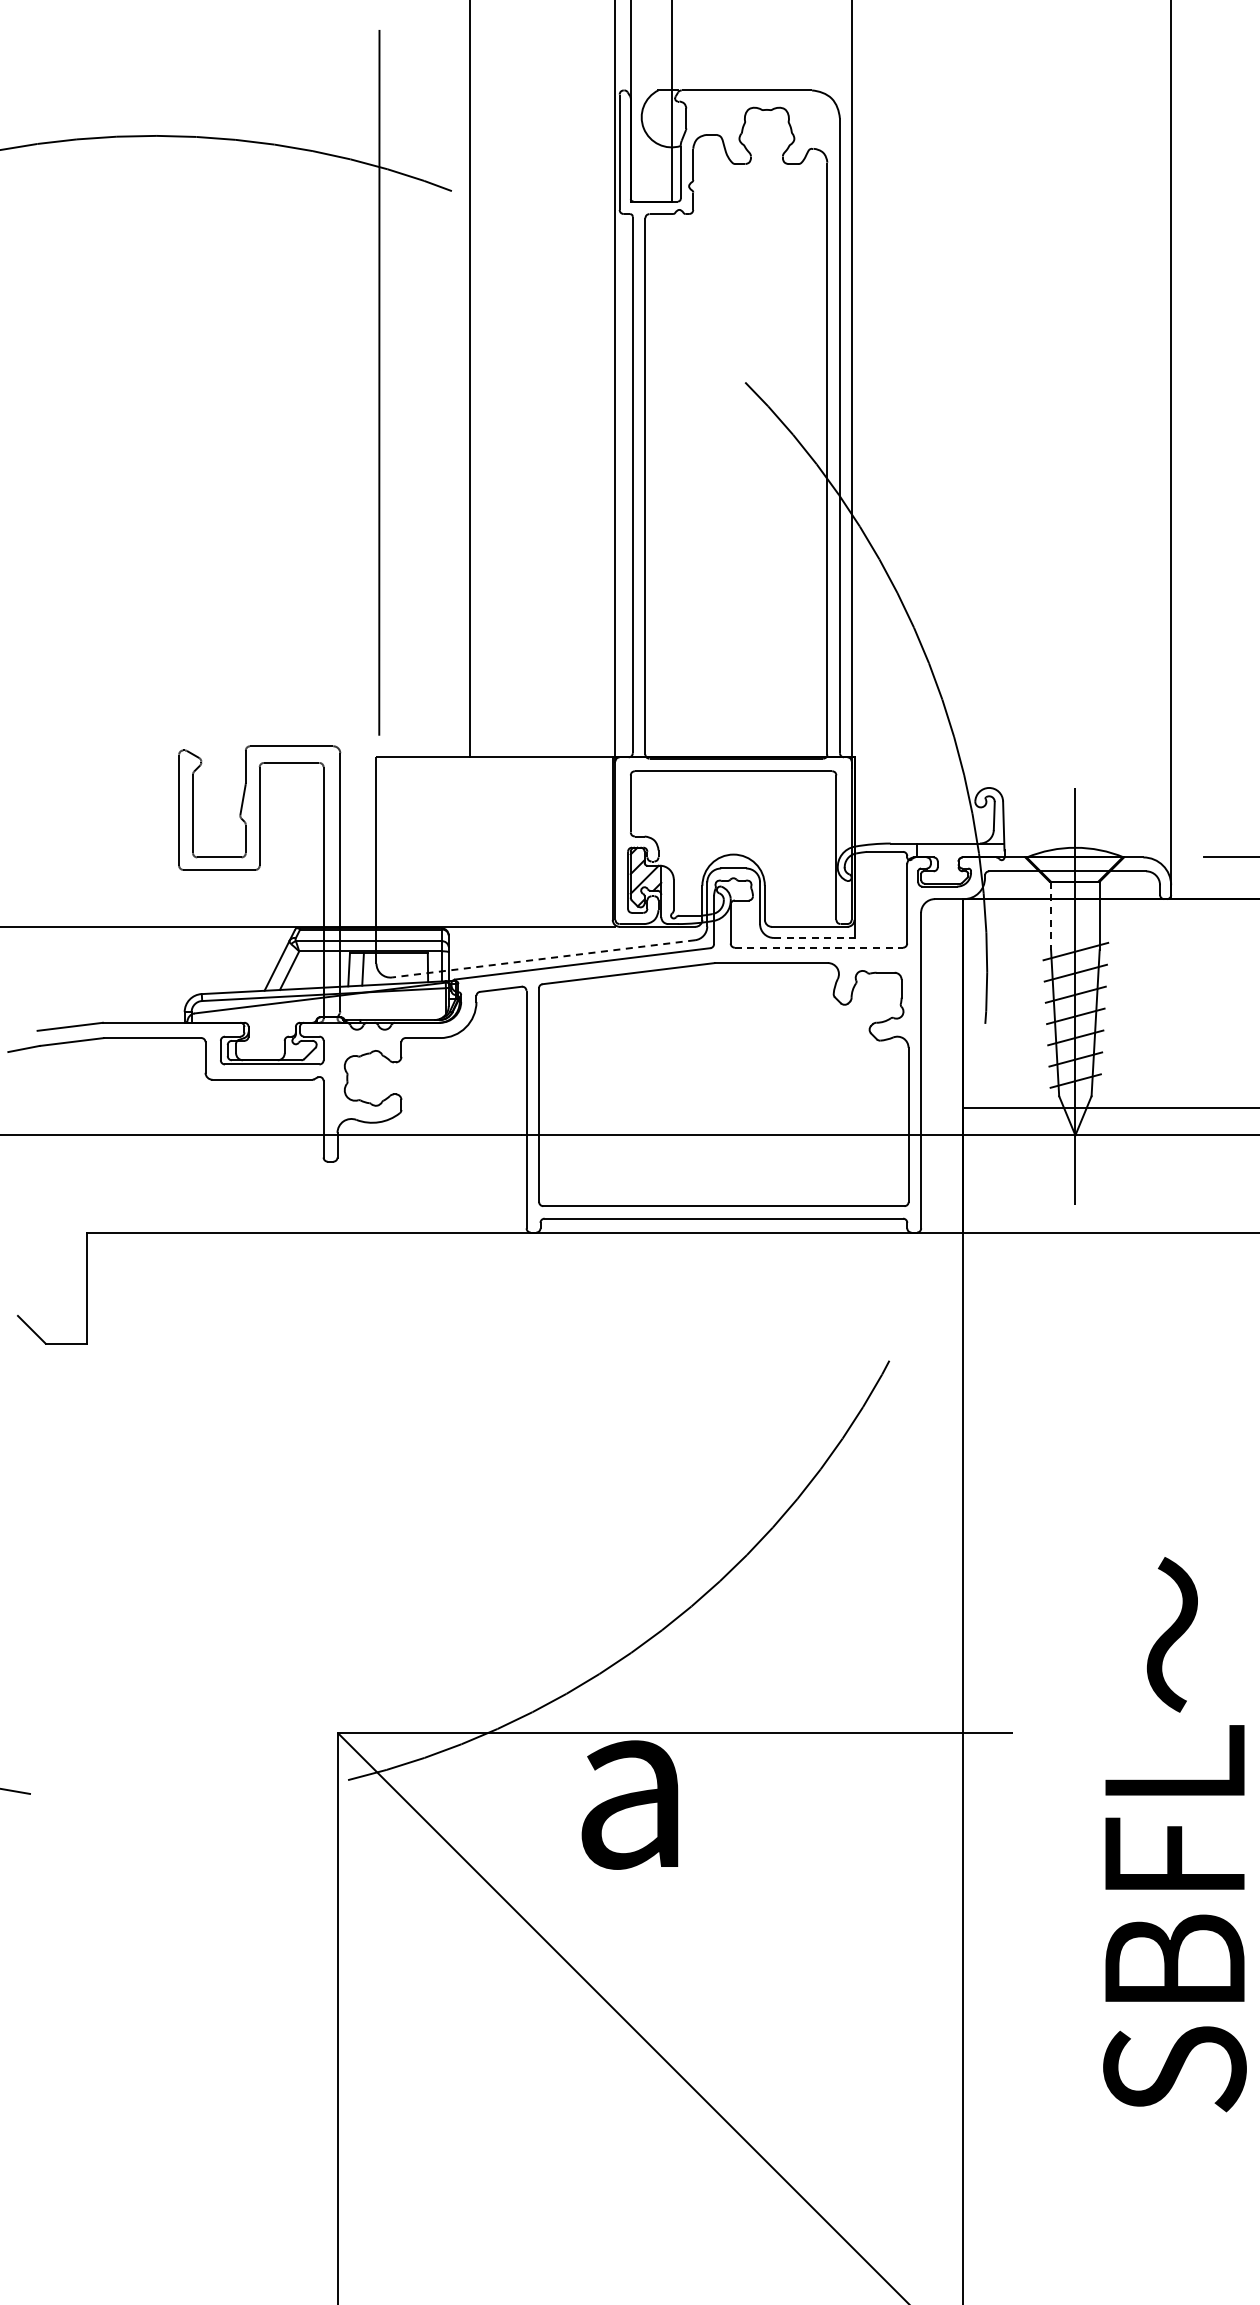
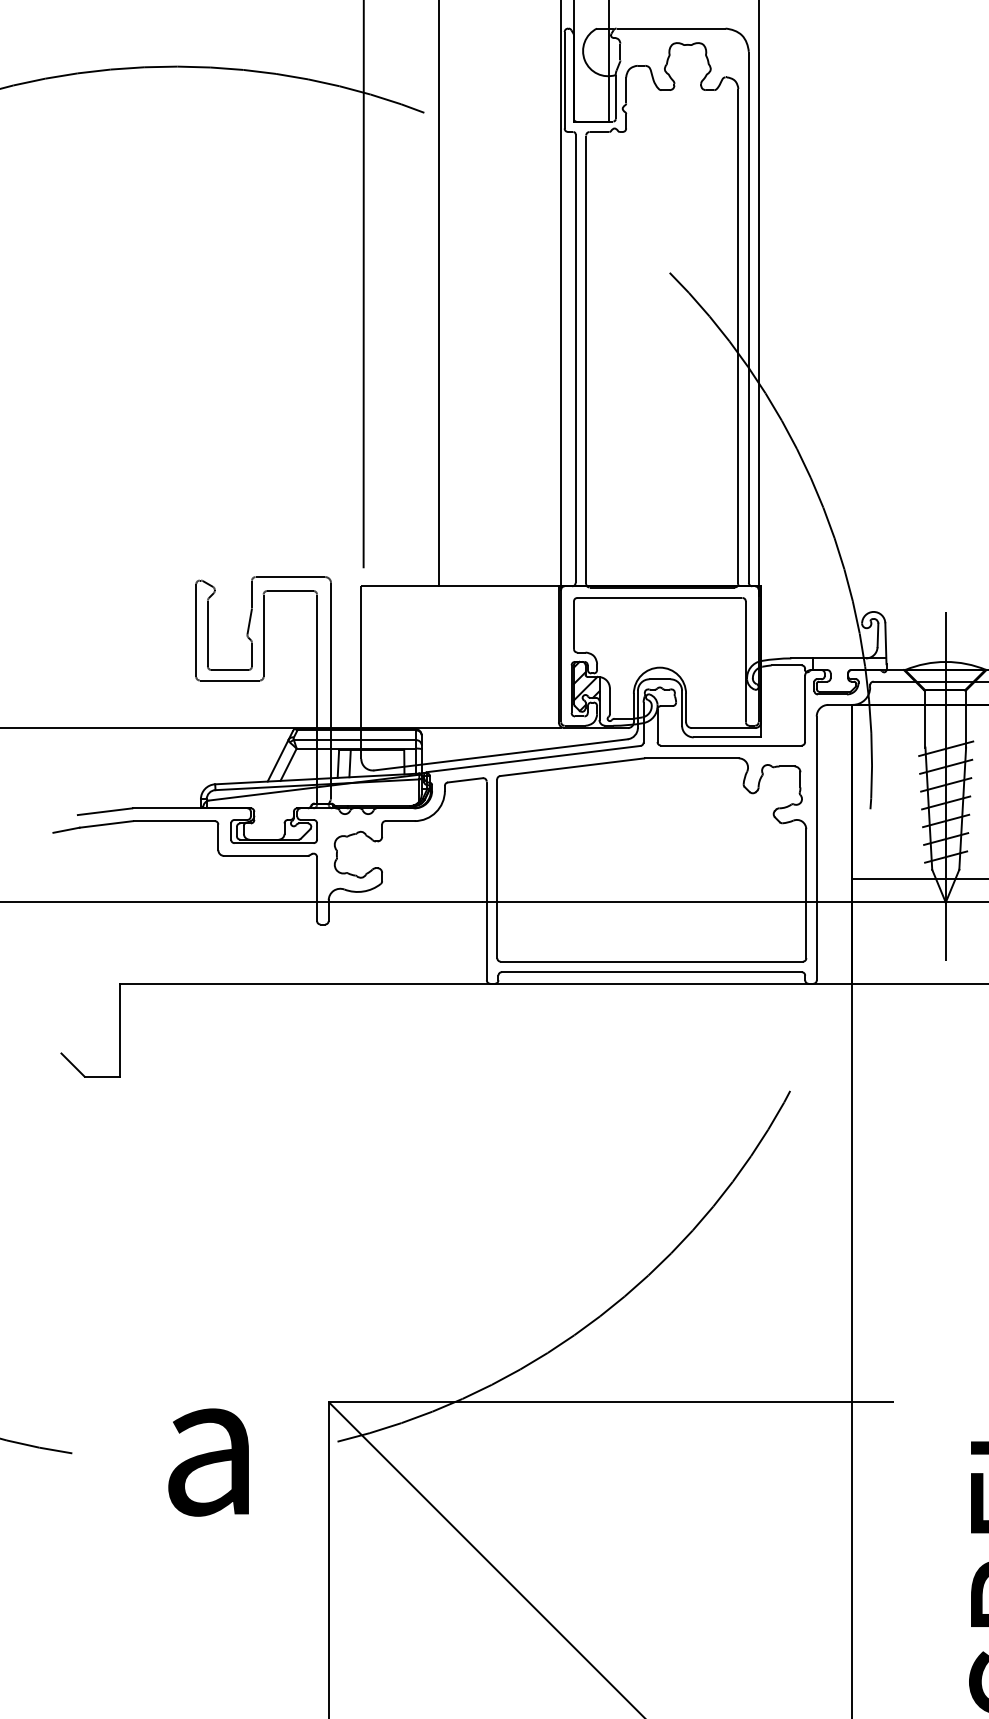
line: (1051, 916) -> (925, 719), dashed -> solid
line: (814, 937) -> (727, 737), dashed -> solid
line: (819, 947) -> (731, 745), dashed -> solid
line: (543, 958) -> (500, 754), dashed -> solid
text: (629, 1804) -> (208, 1462), moved

